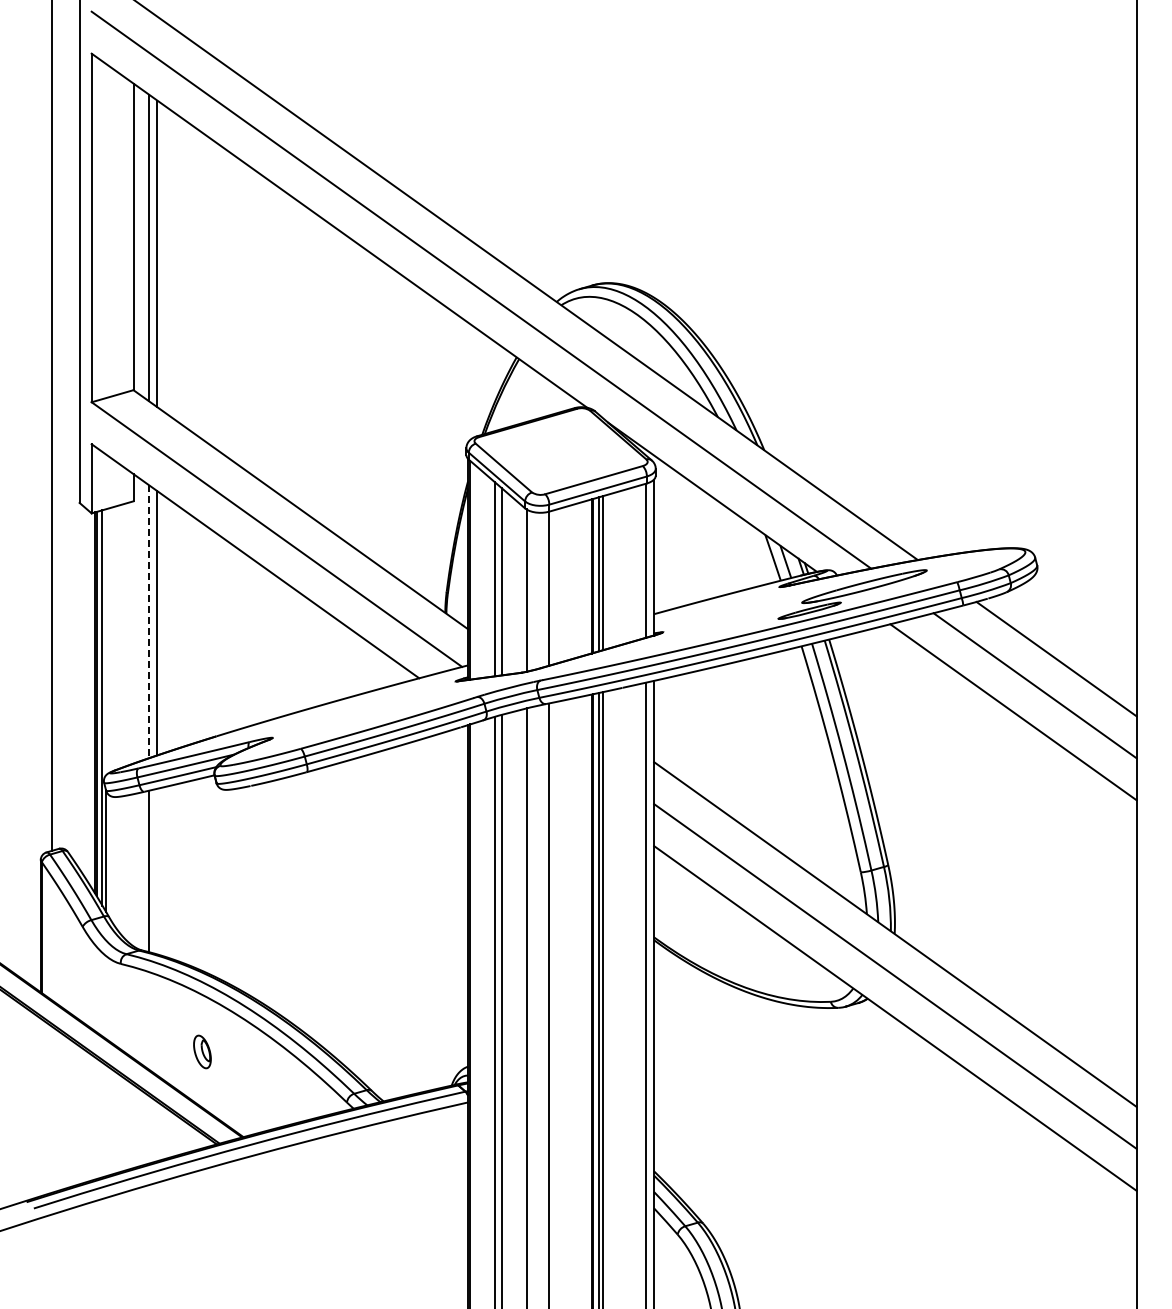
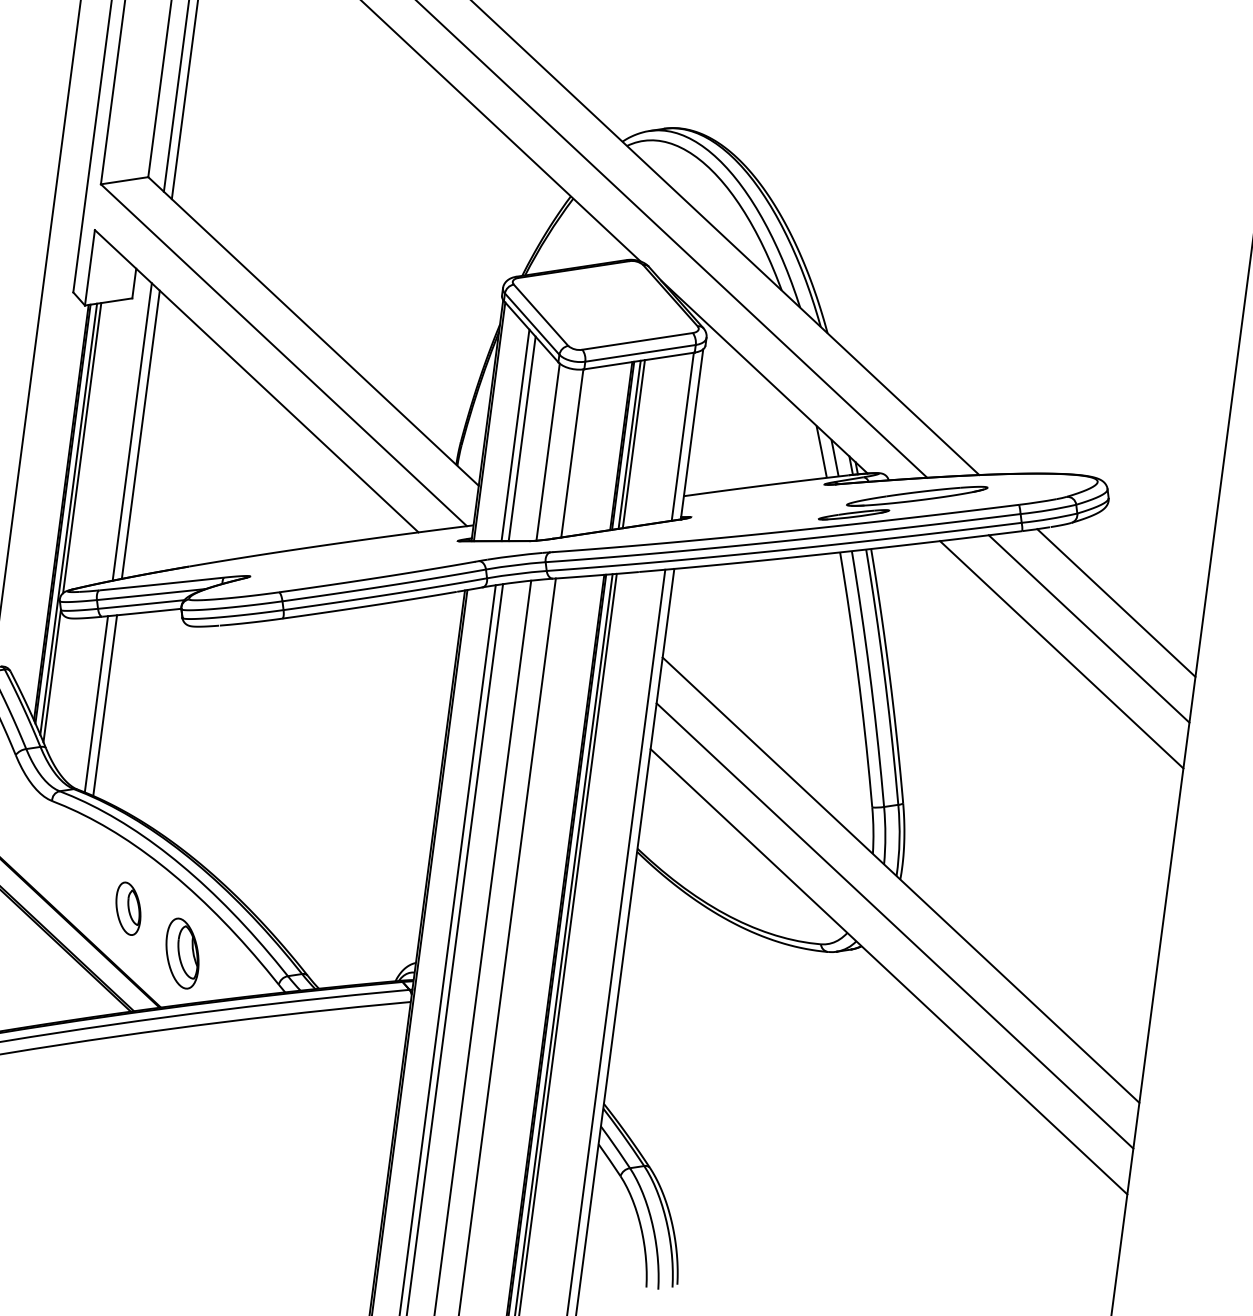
line: (149, 622) -> (132, 432), dashed -> solid
line: (106, 642) -> (82, 448), added
line: (157, 871) -> (105, 705), added
part: (202, 1051) -> (128, 908), size x1.43
part: (256, 1085) -> (182, 953), added

